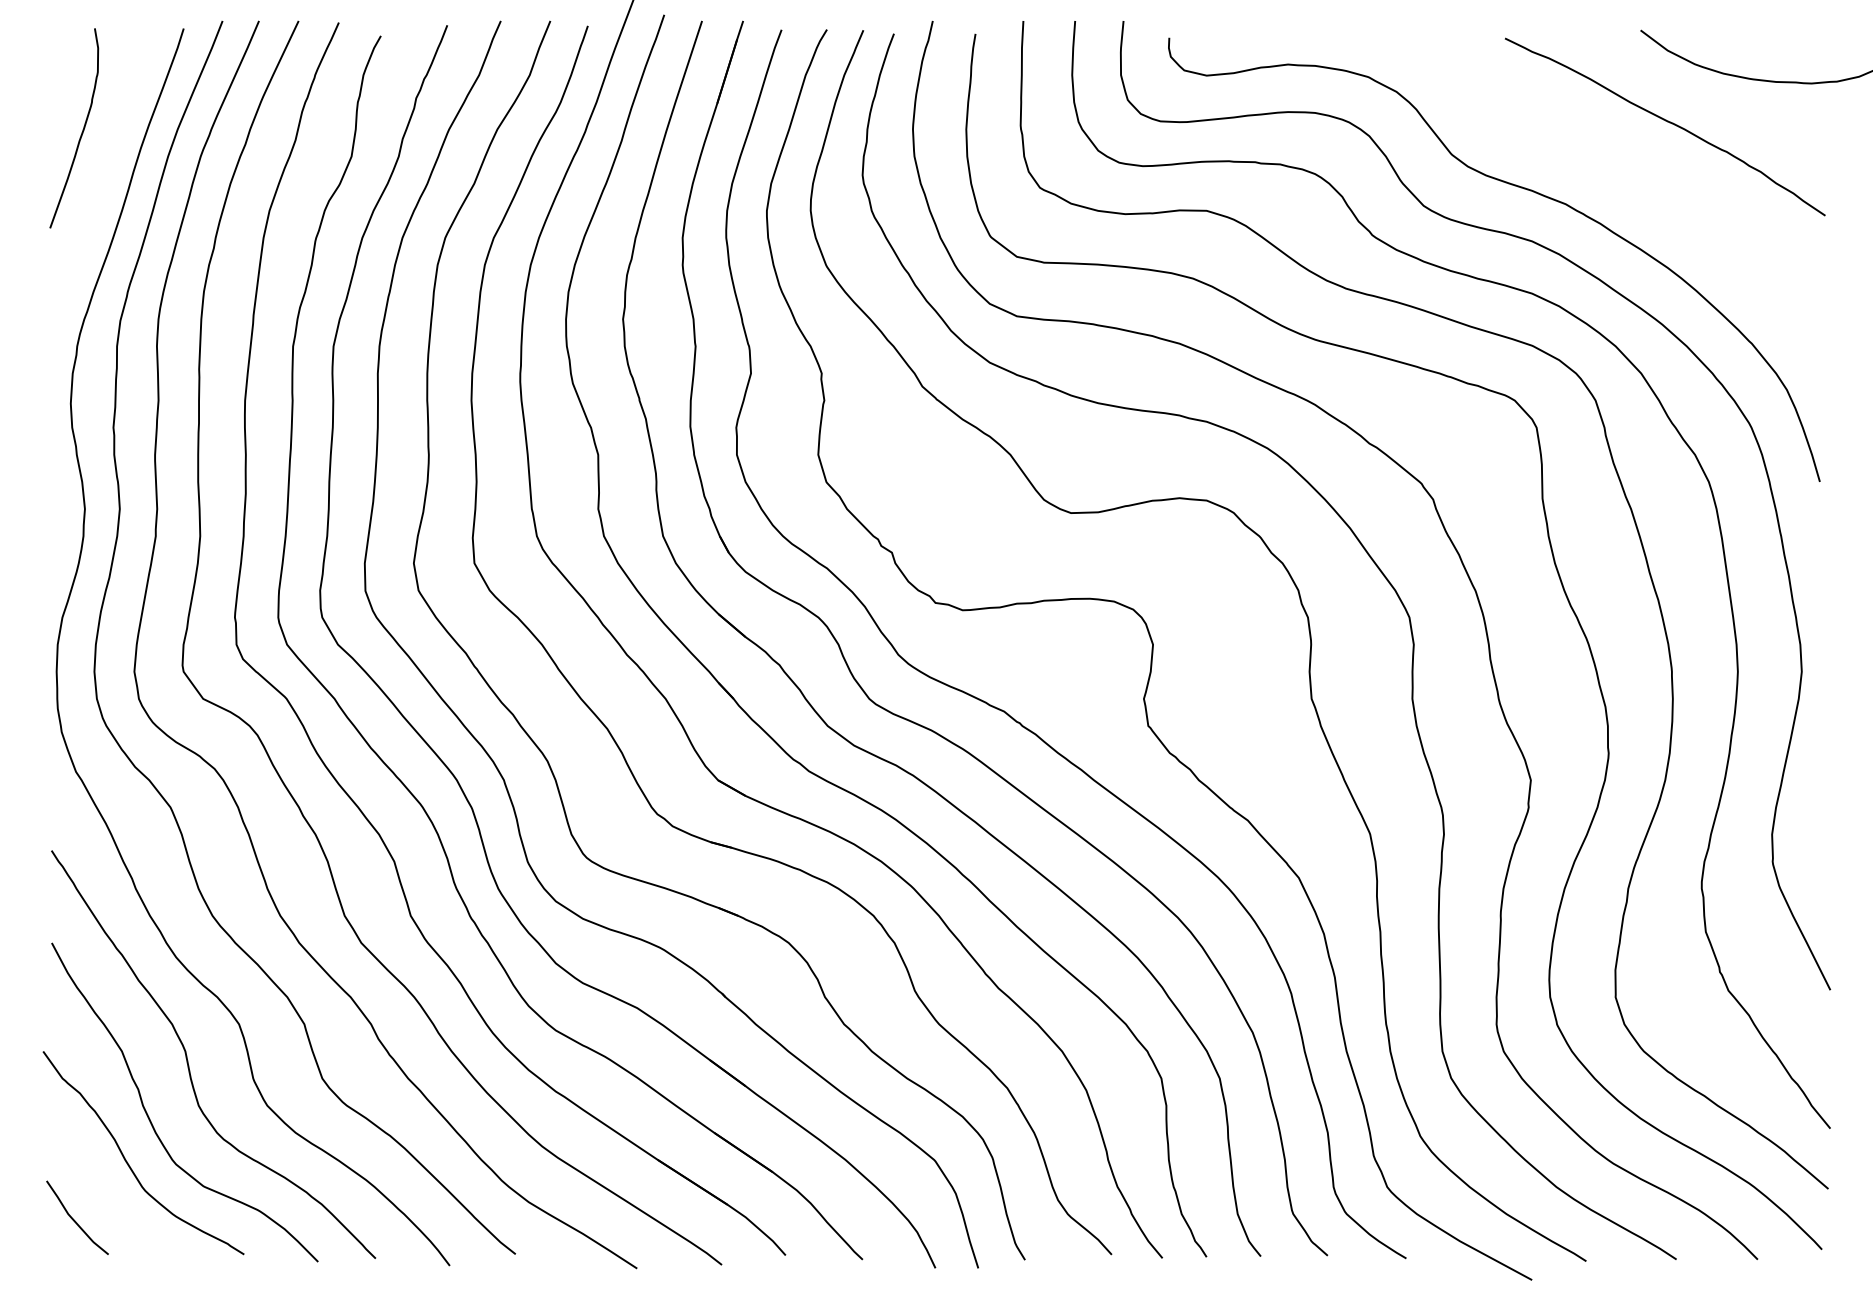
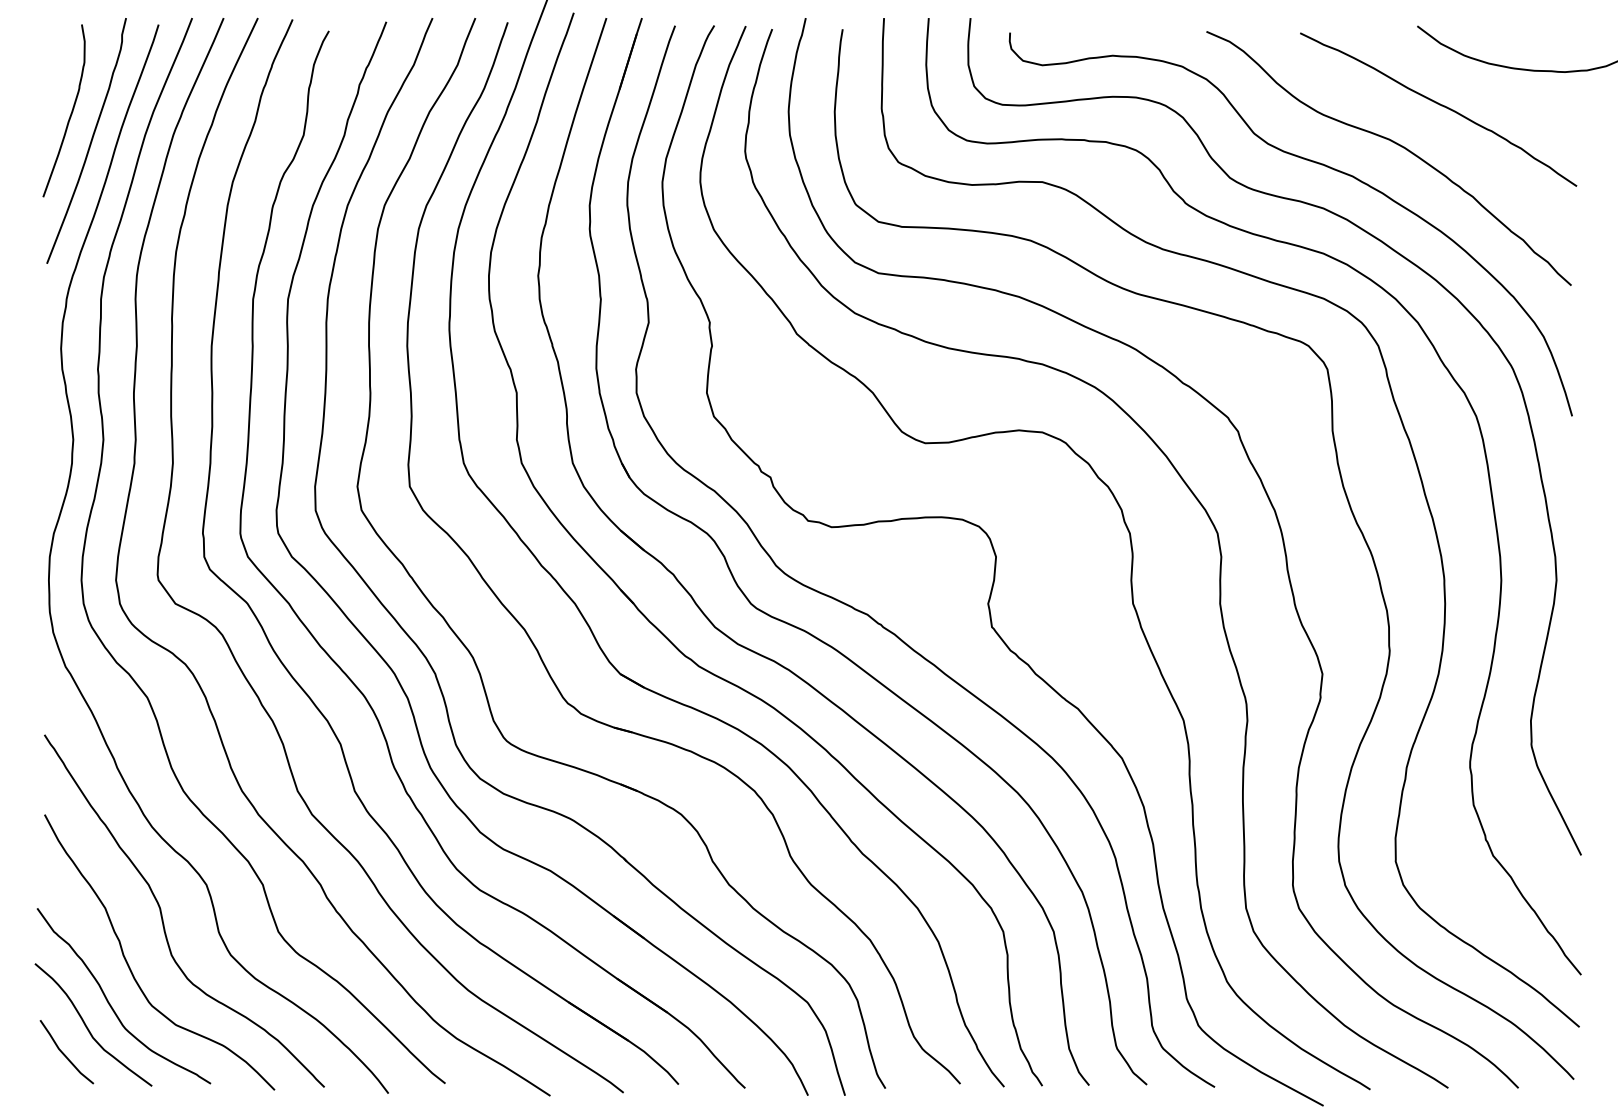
curve: (104, 162) -> (90, 140), added
curve: (1616, 167) -> (1396, 144), added
curve: (101, 1188) -> (87, 1026), added

